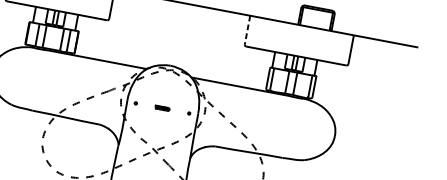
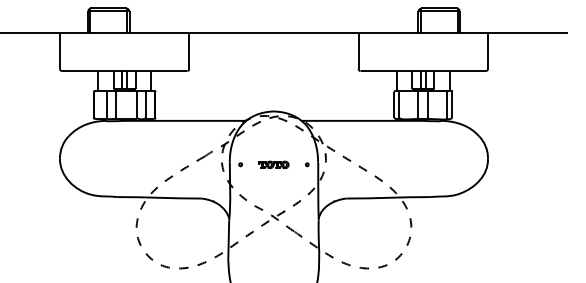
line: (247, 30) -> (358, 51), dashed -> solid
part: (162, 108) -> (273, 164), size x1.67

